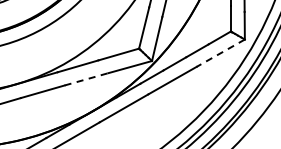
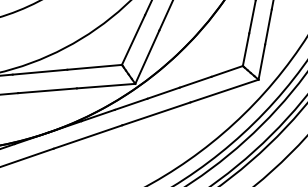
line: (220, 53) -> (224, 91), dashed -> solid
line: (86, 79) -> (47, 90), dashed -> solid

